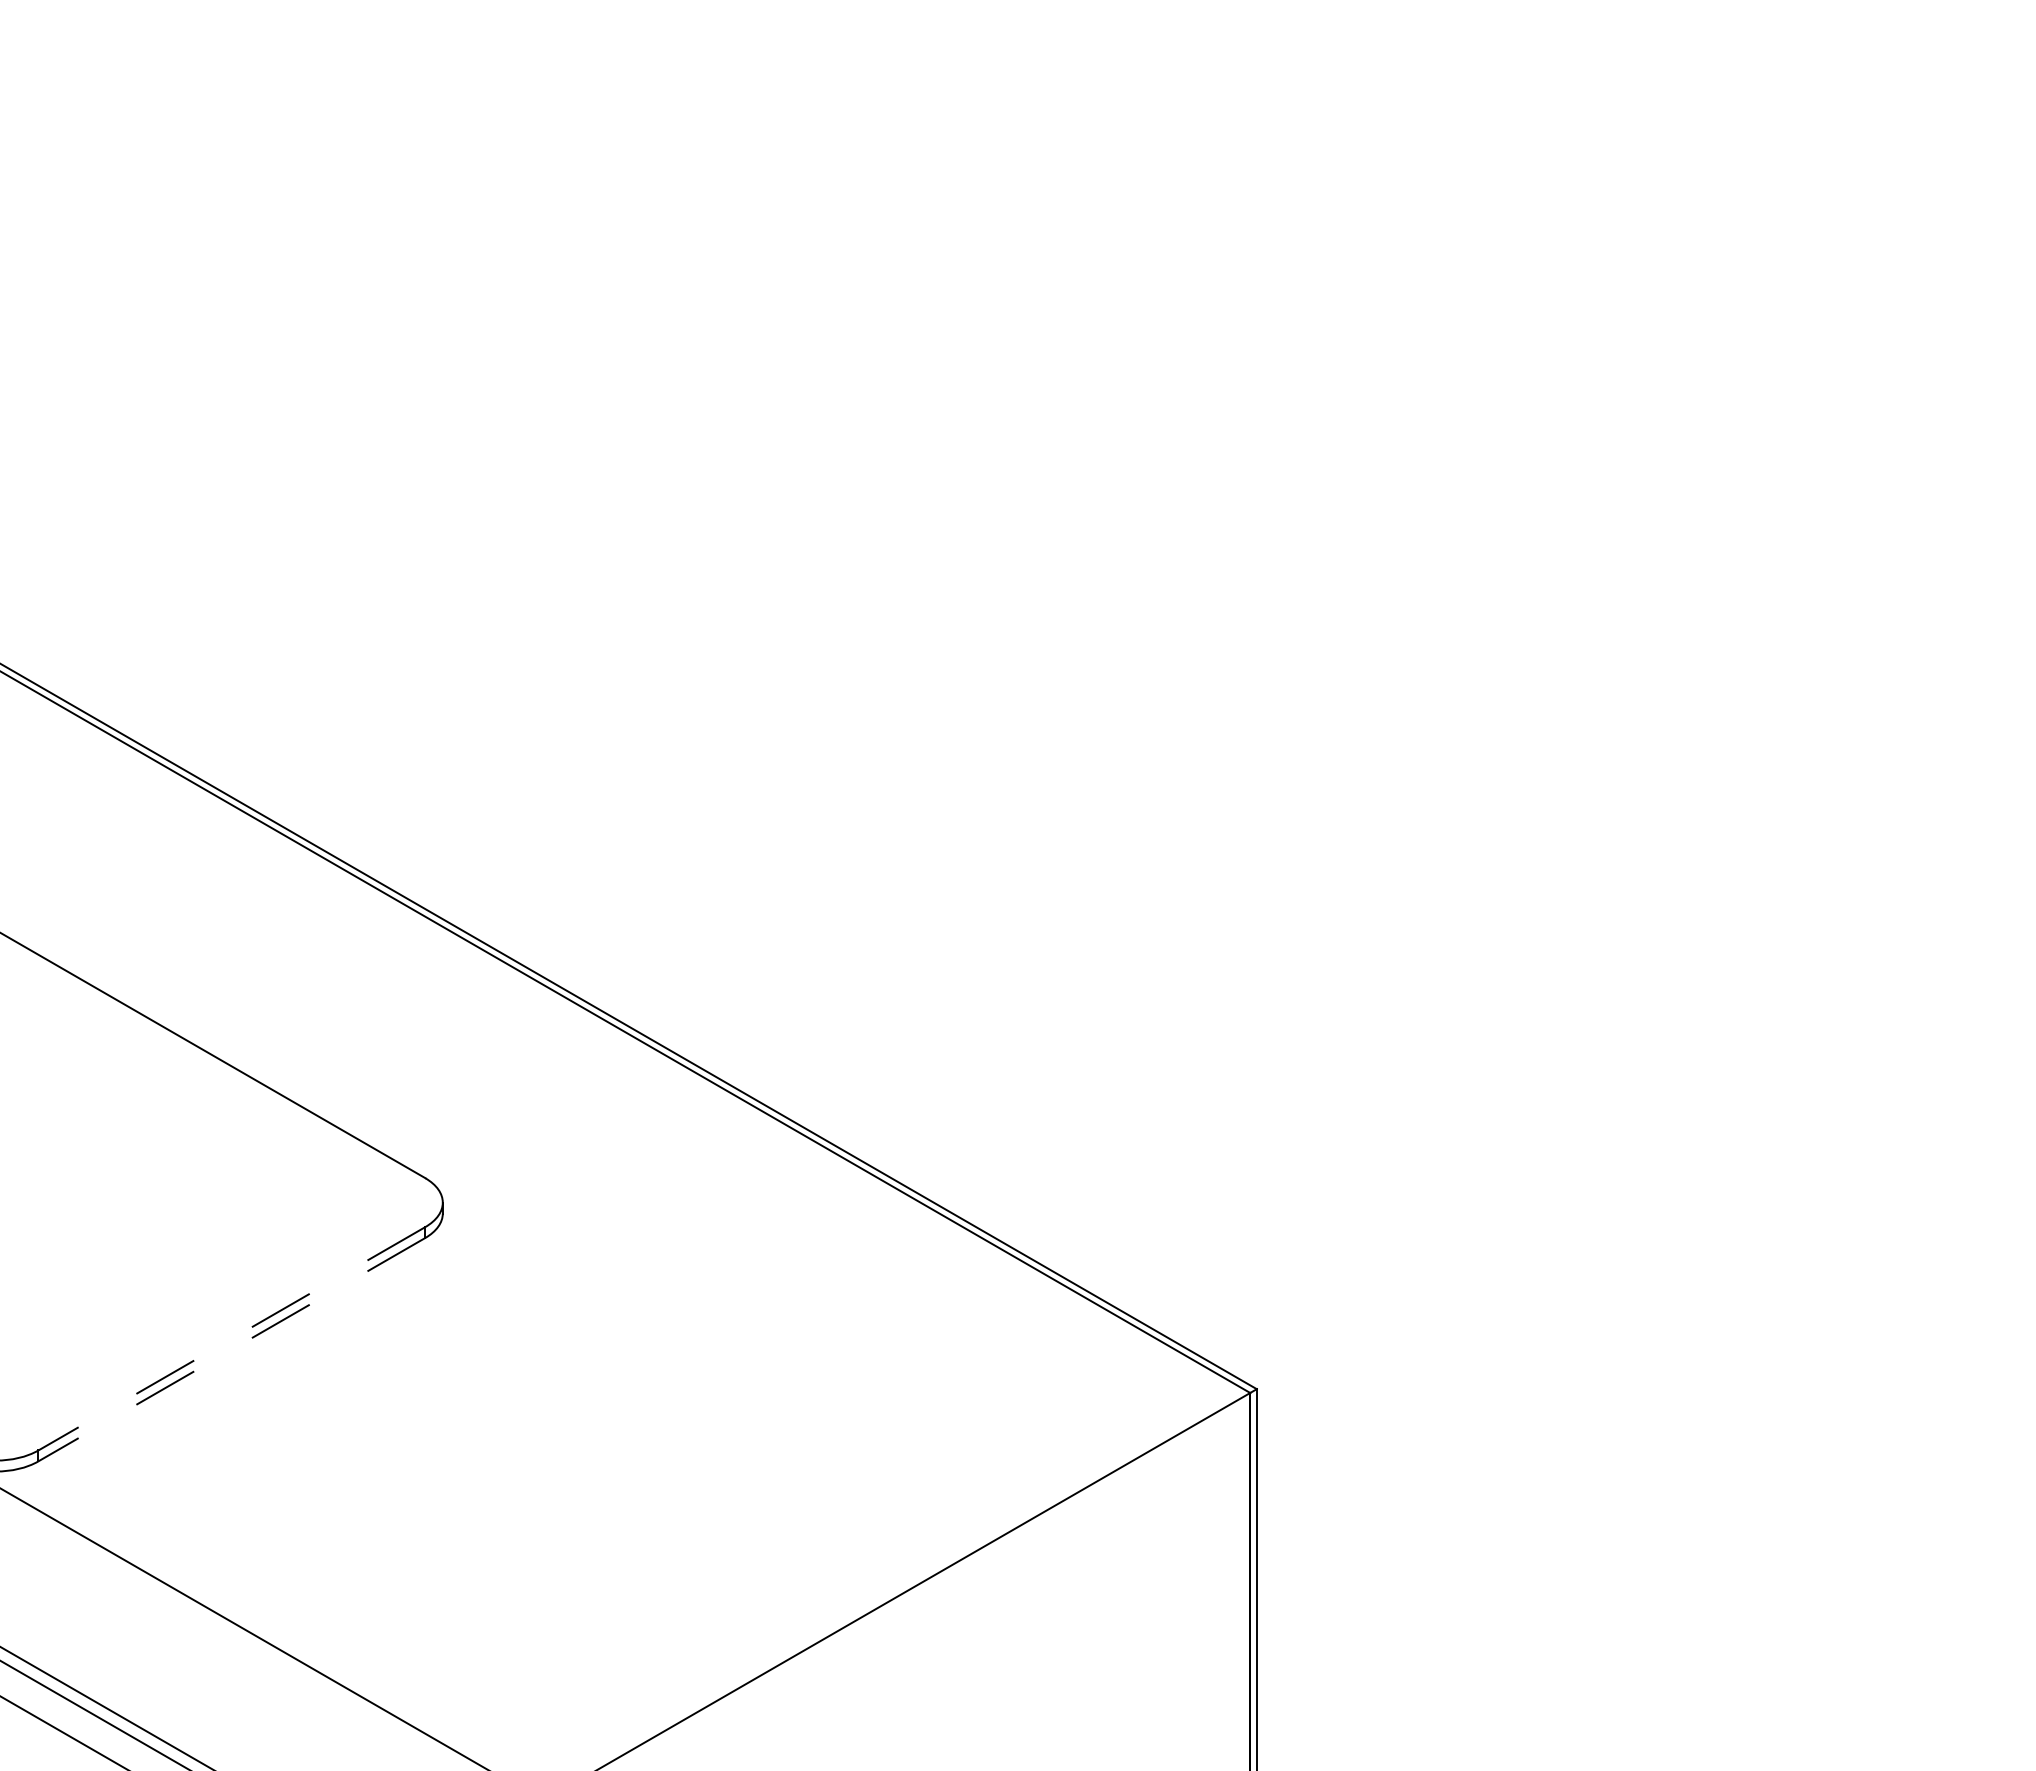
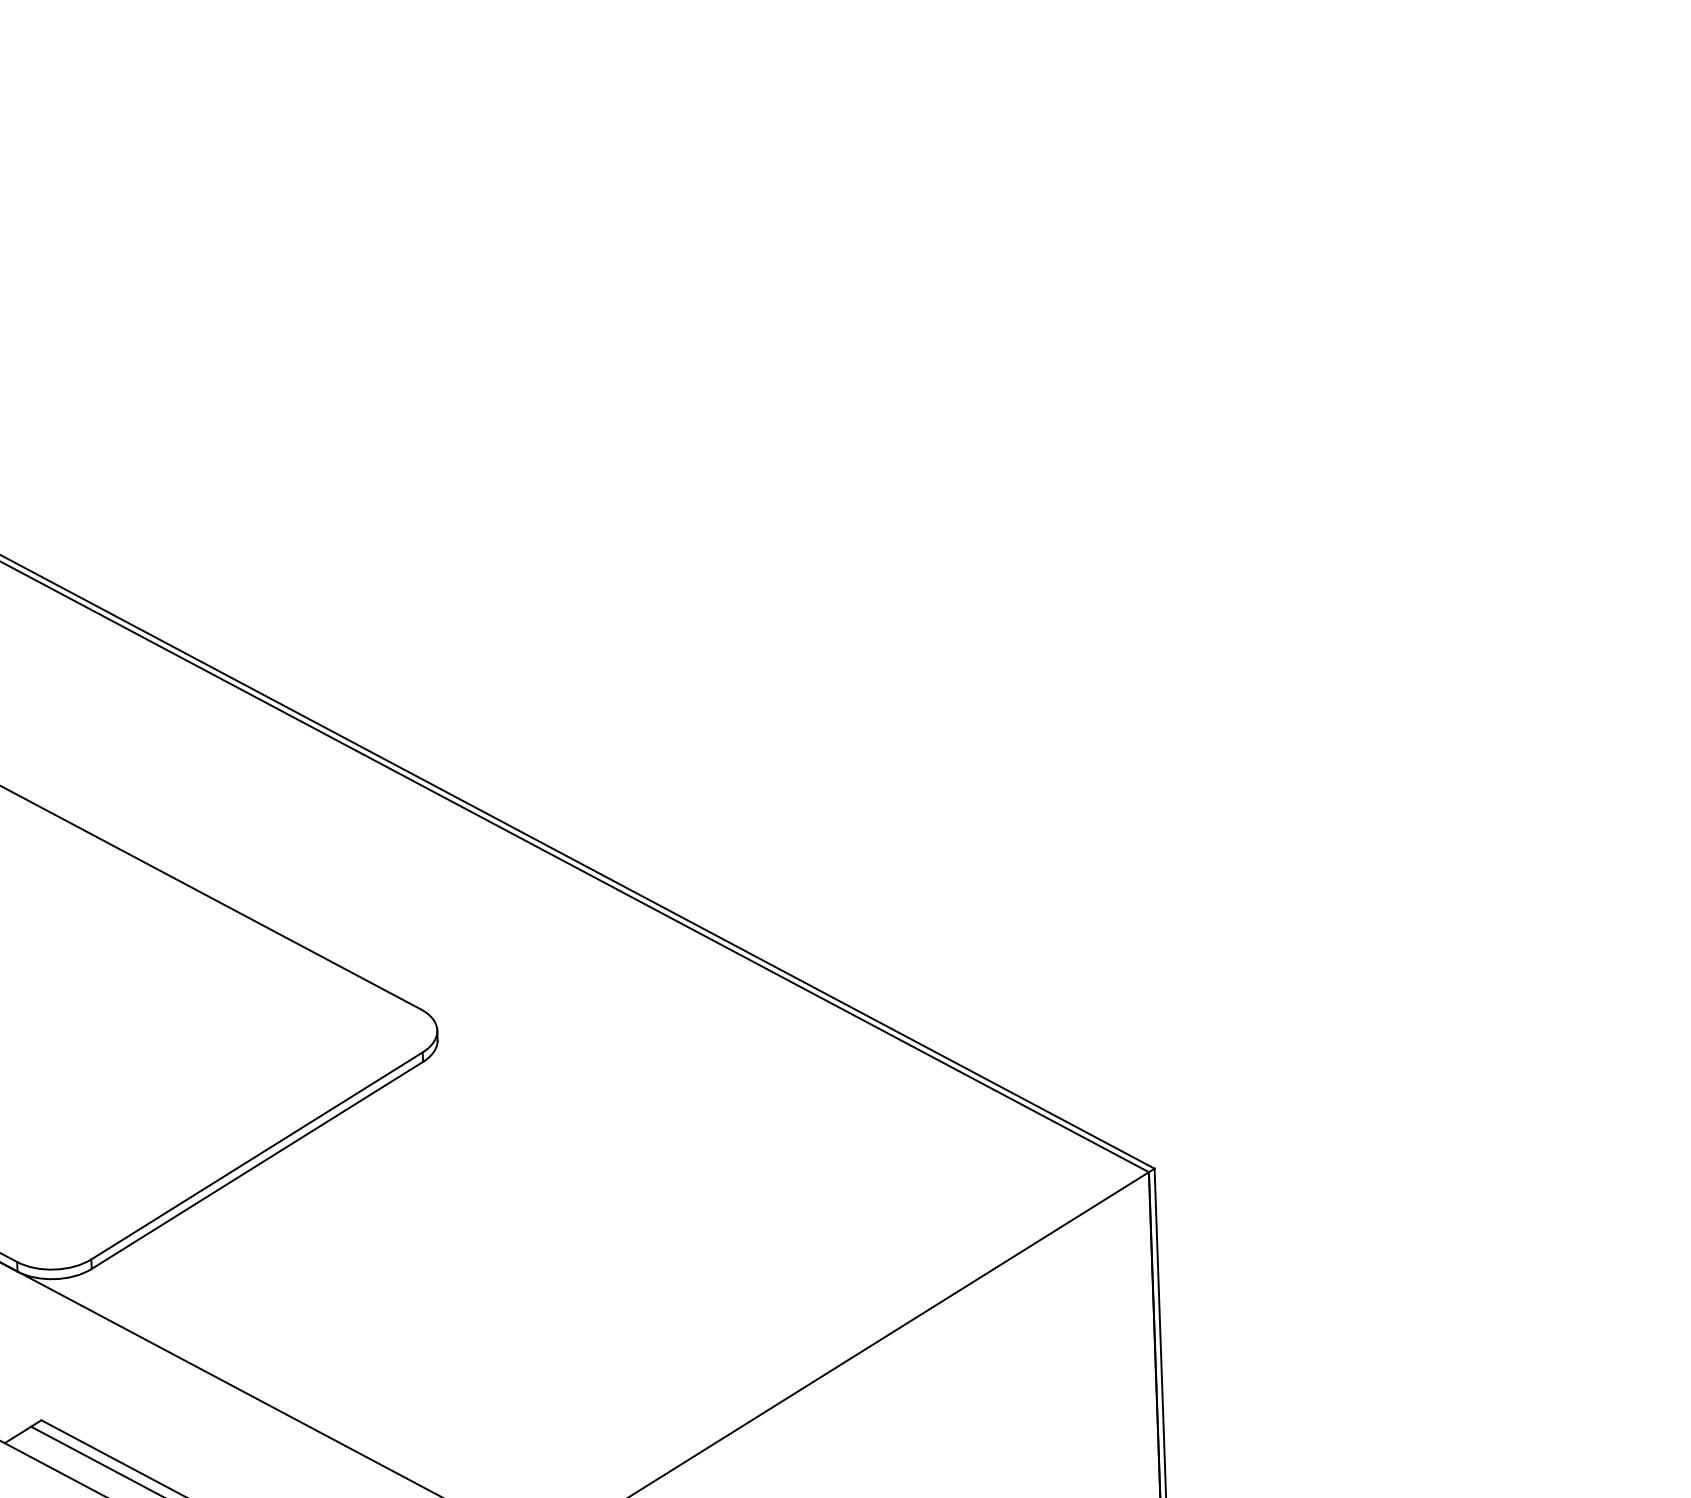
line: (231, 1339) -> (256, 1156), dashed -> solid
line: (231, 1349) -> (257, 1165), dashed -> solid

